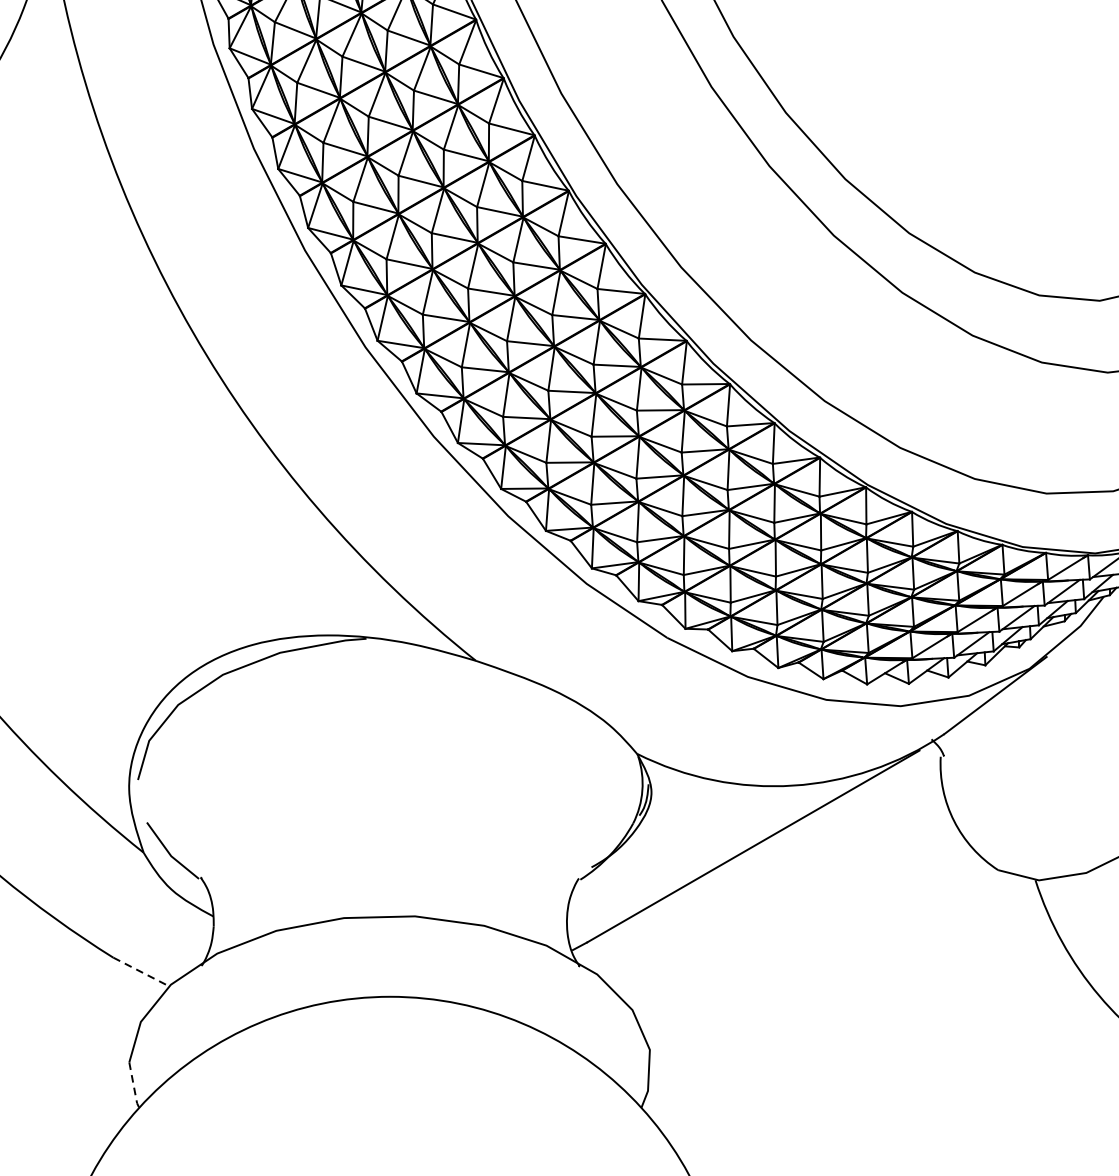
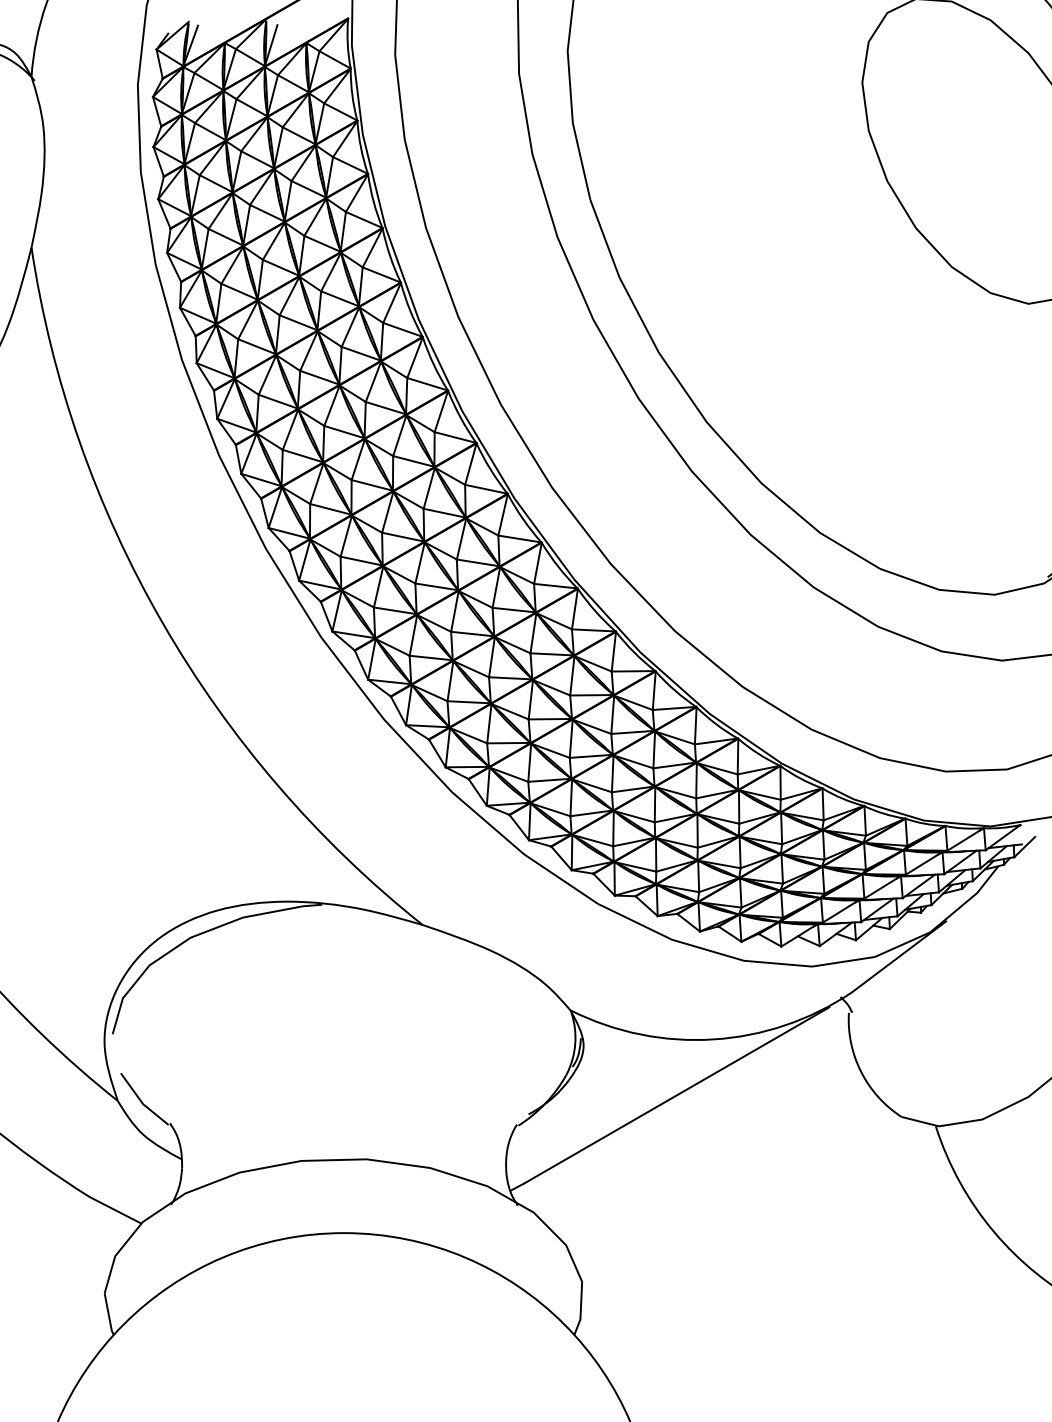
line: (141, 972) -> (115, 1210), dashed -> solid
line: (133, 1086) -> (108, 1315), dashed -> solid

